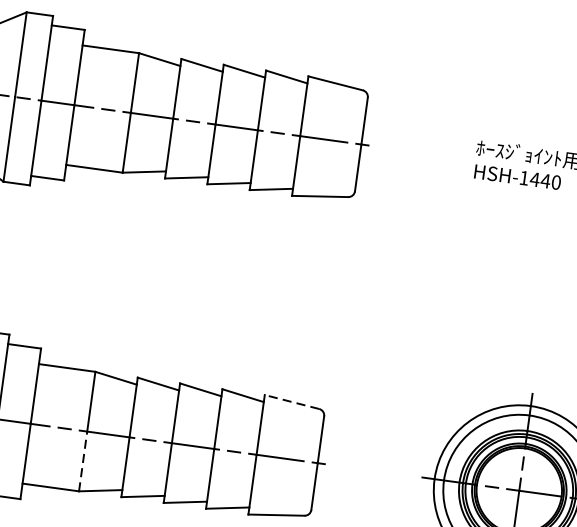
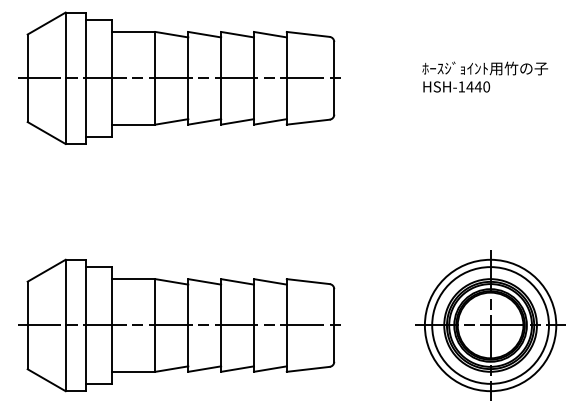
line: (292, 401) -> (308, 281), dashed -> solid
line: (83, 461) -> (155, 348), dashed -> solid

